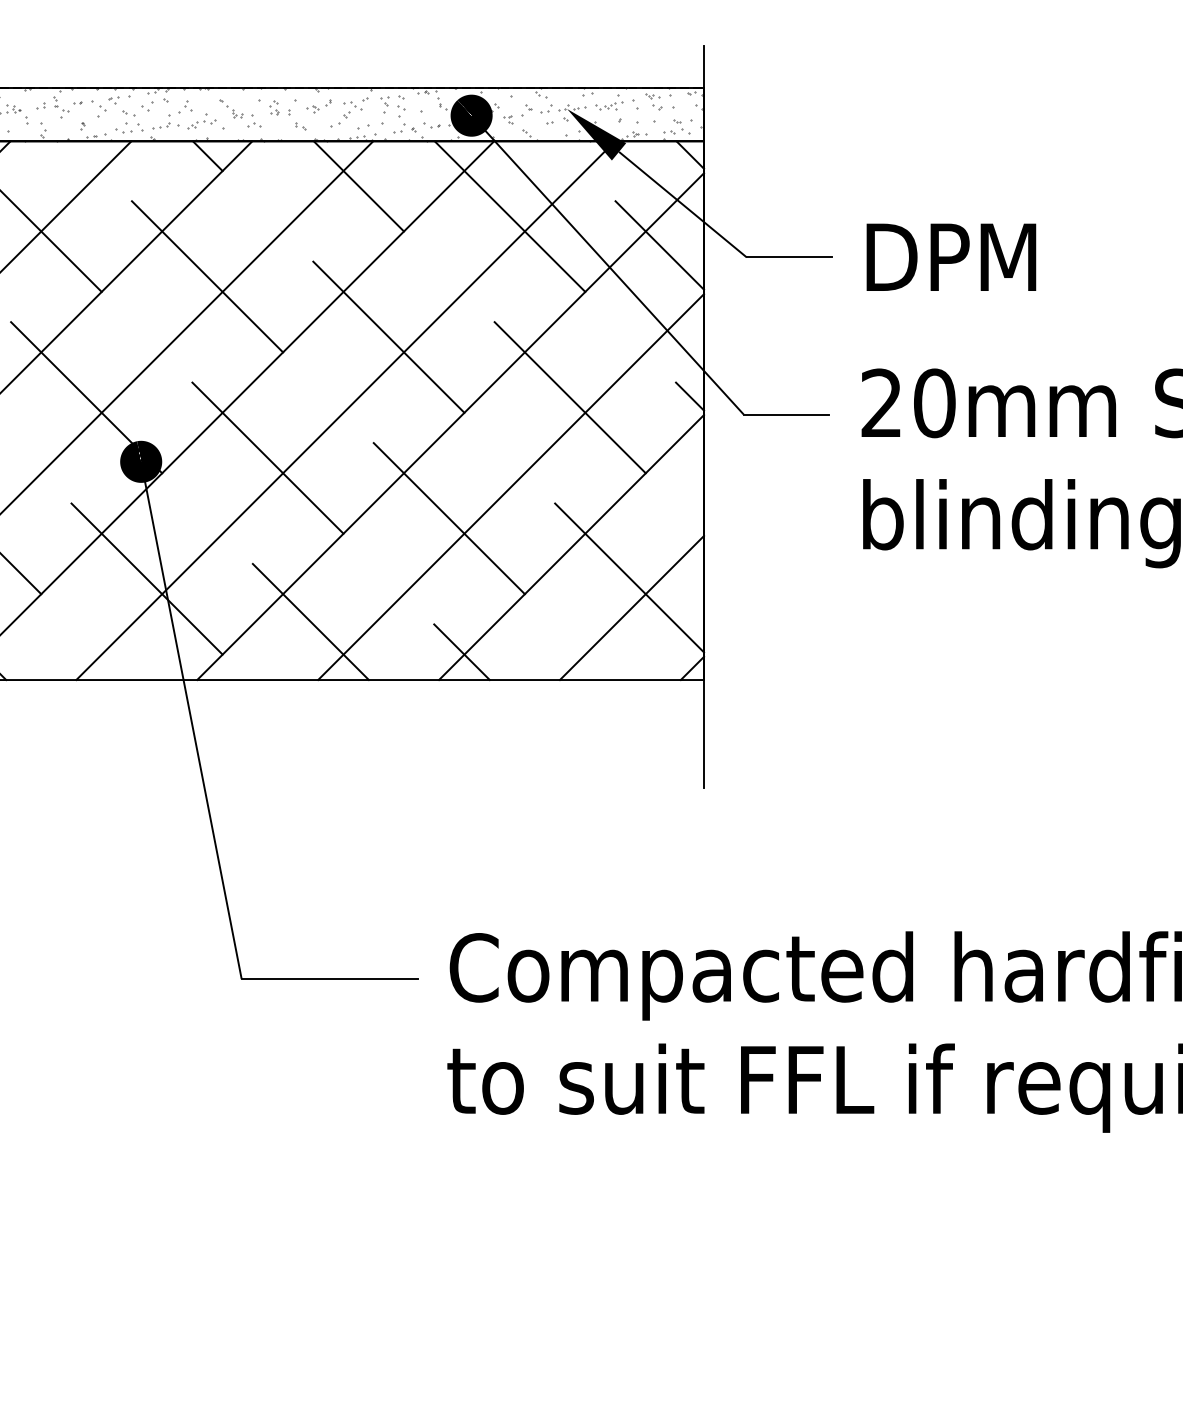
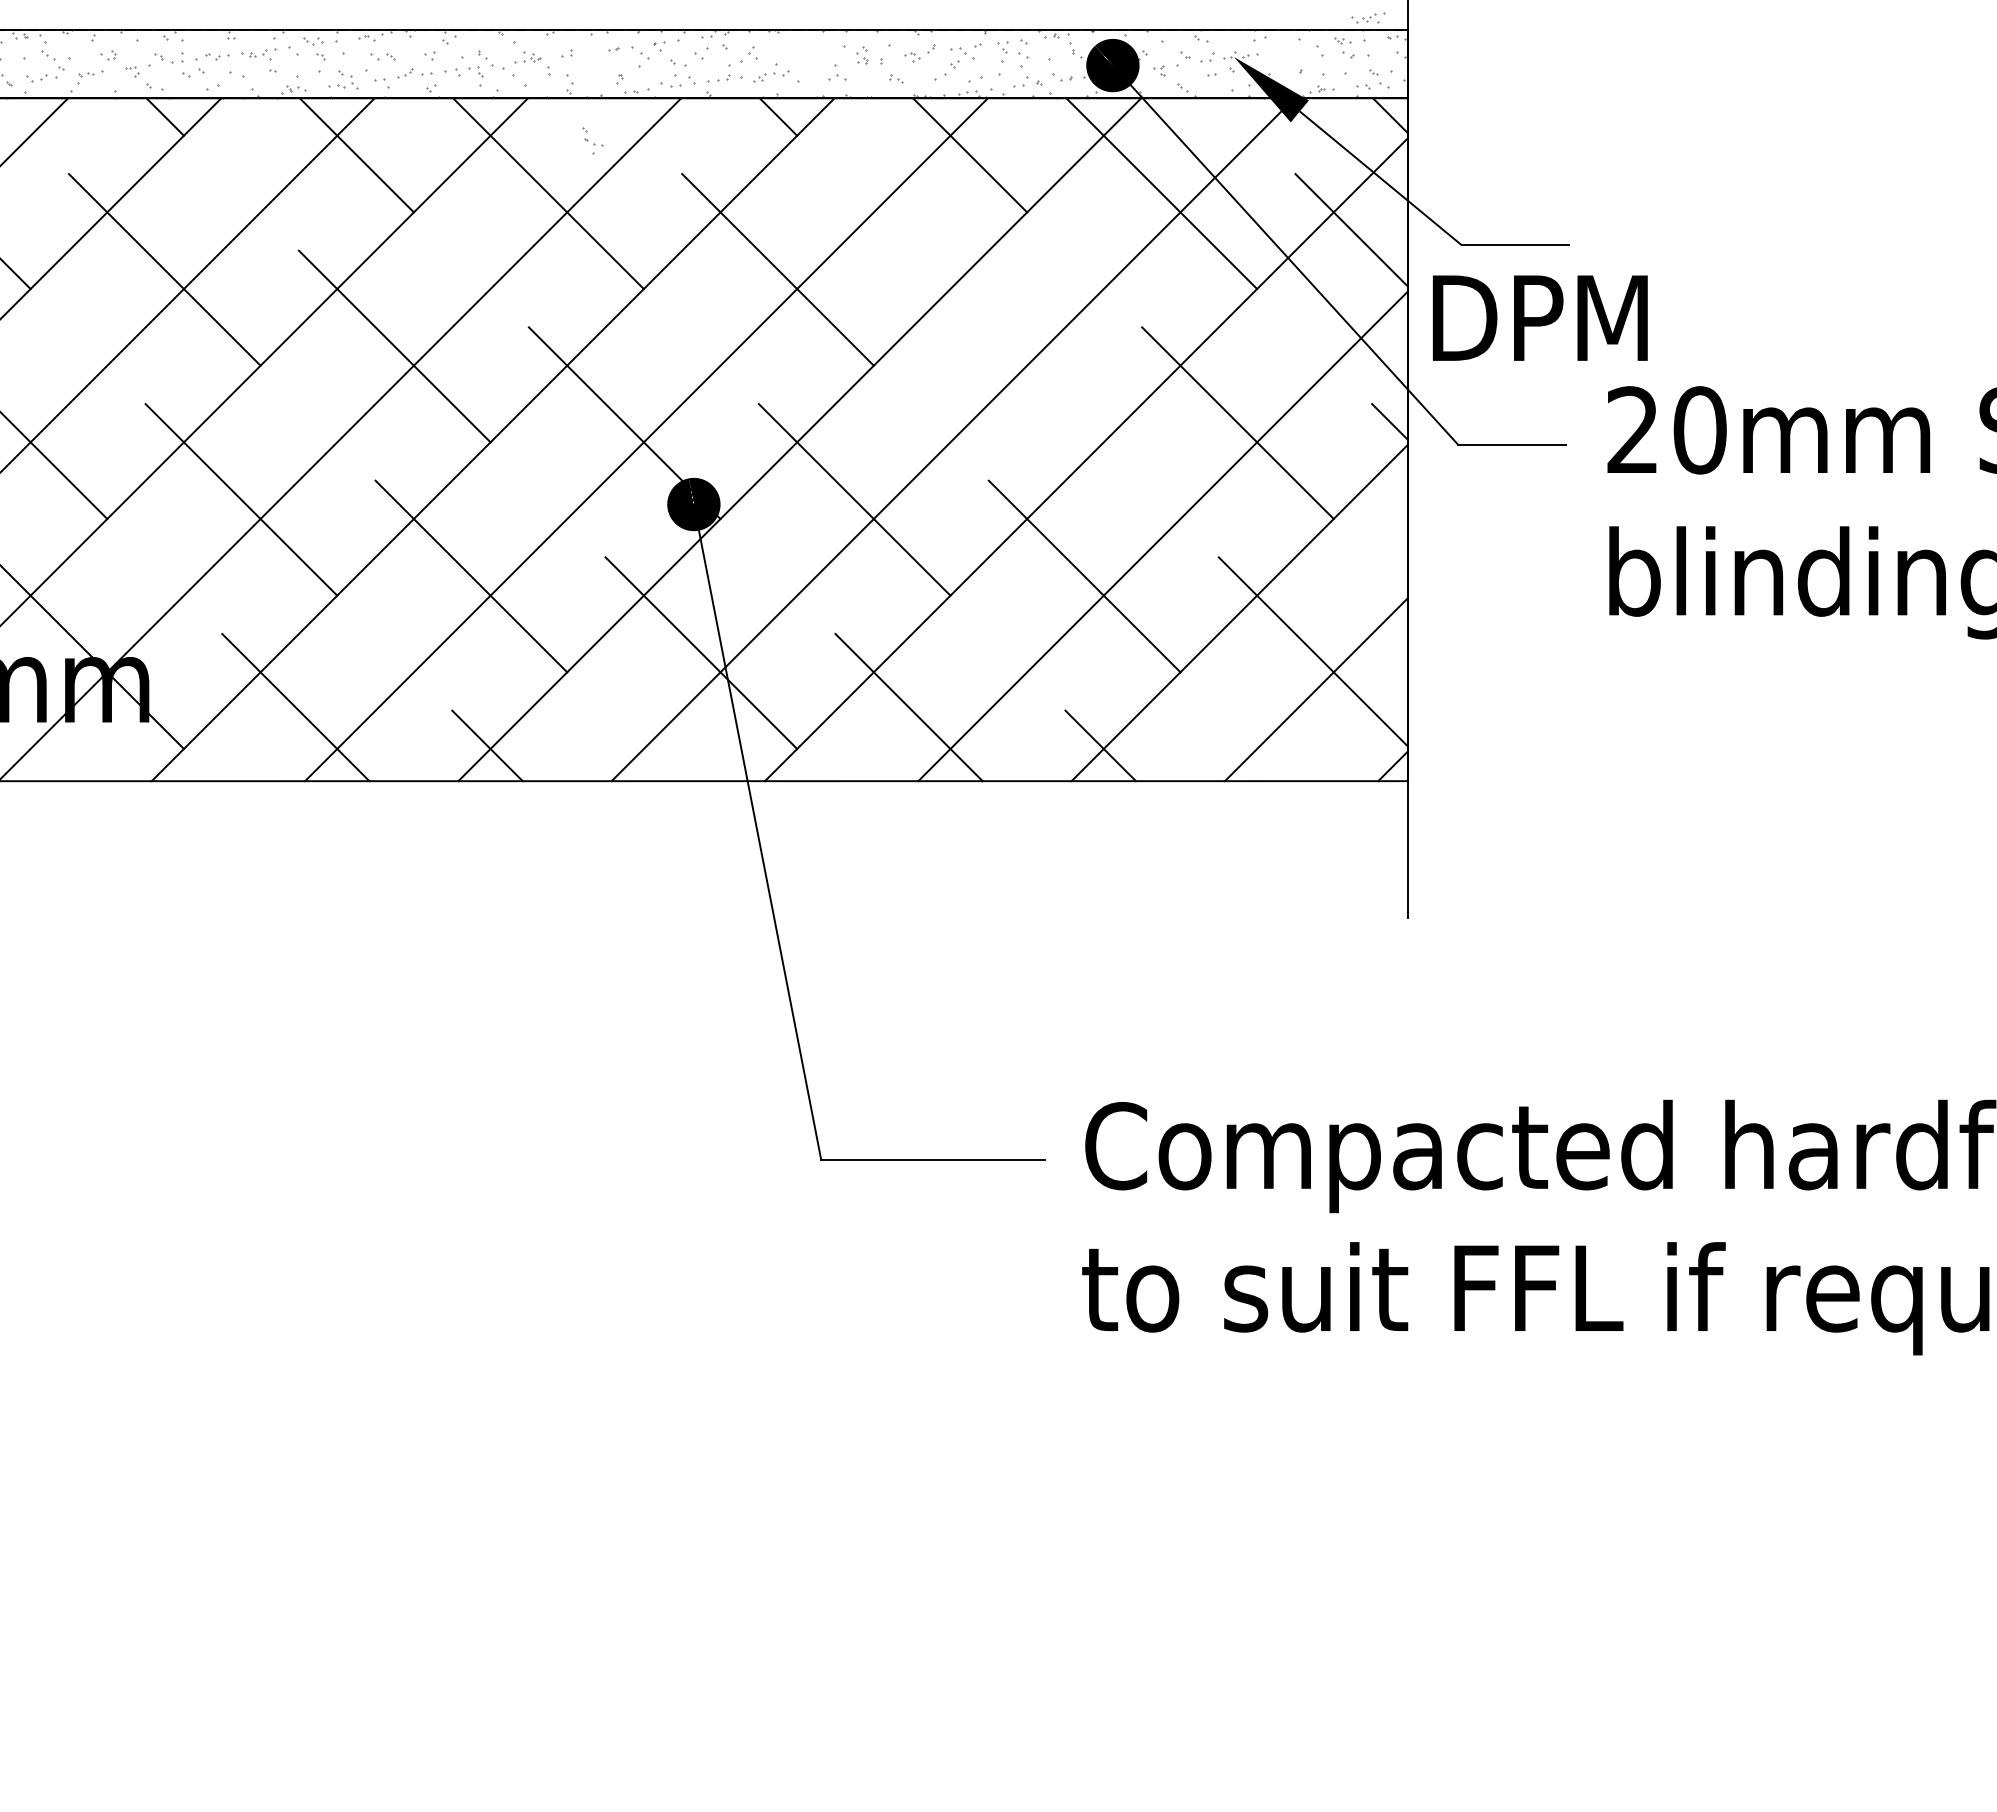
part: (609, 105) -> (1368, 17), moved
part: (61, 106) -> (592, 140), moved
part: (230, 109) -> (807, 57), removed
text: (951, 256) -> (1540, 317), moved
line: (388, 337) -> (1007, 346), removed

